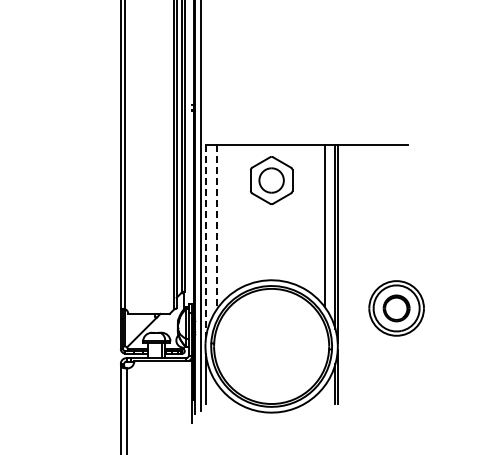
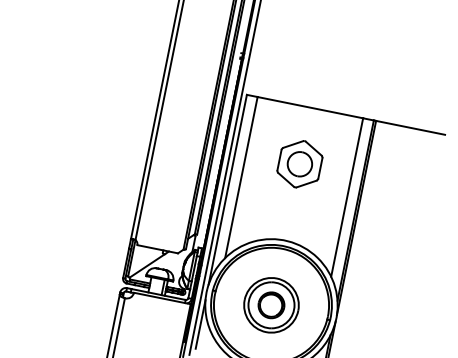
part: (271, 180) -> (299, 164), moved
line: (216, 227) -> (240, 177), dashed -> solid
line: (205, 241) -> (227, 189), dashed -> solid
part: (396, 308) -> (271, 305), moved

